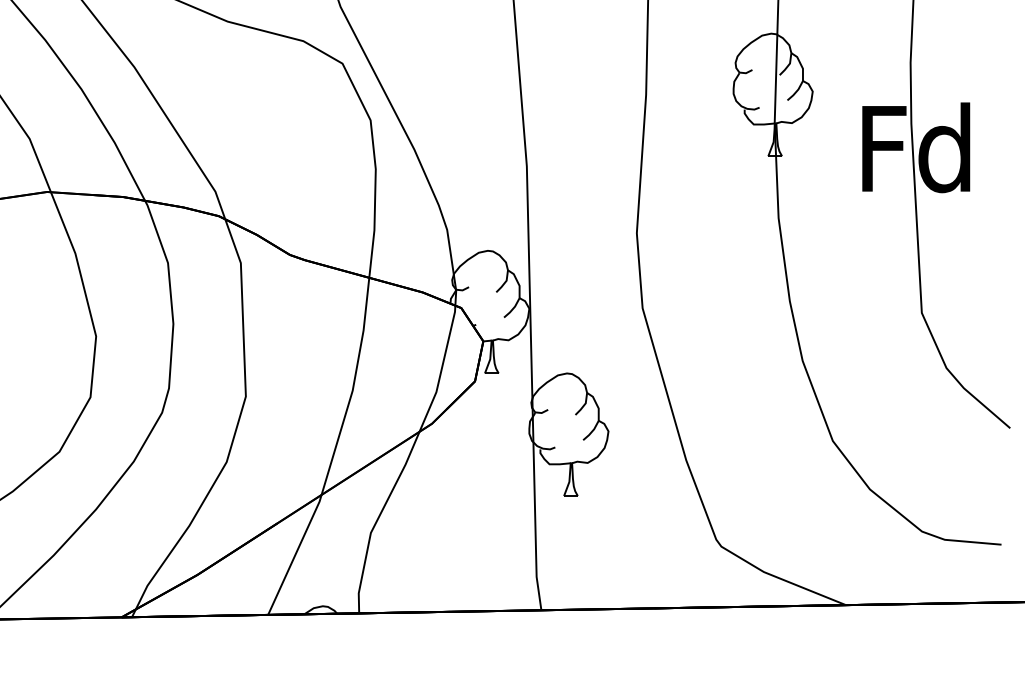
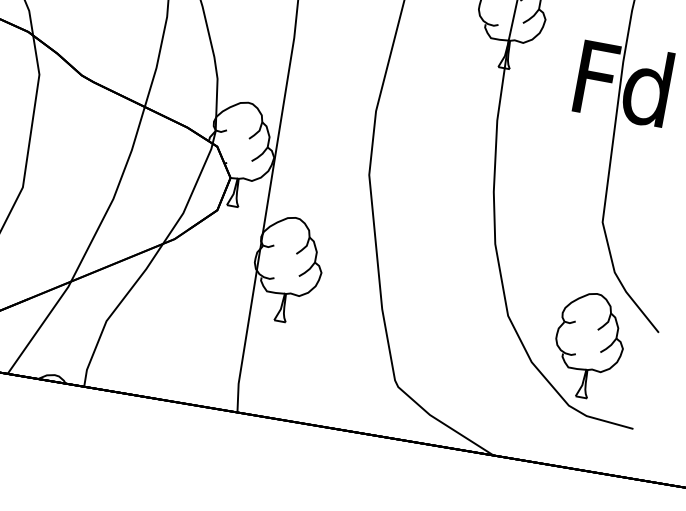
part: (932, 457) -> (589, 345), added

